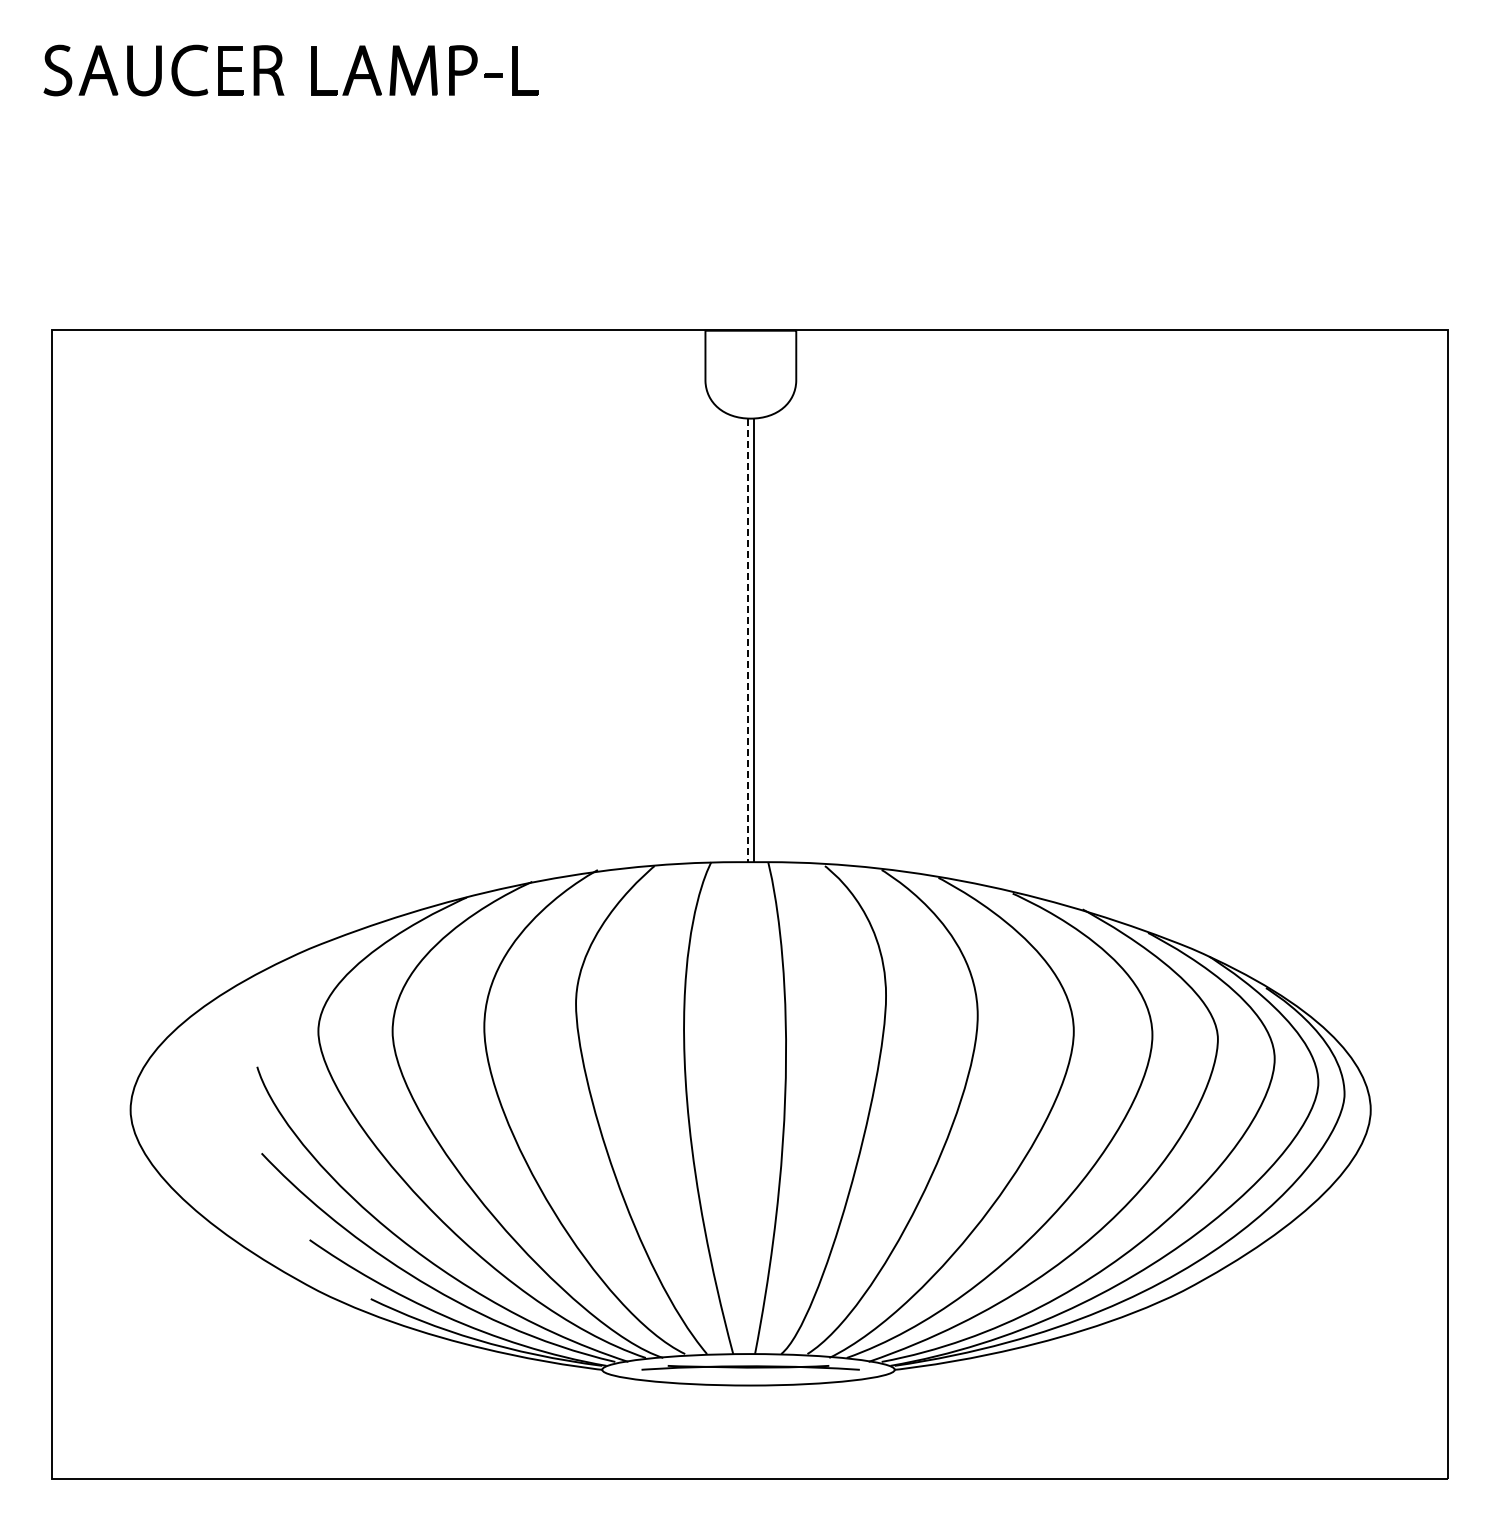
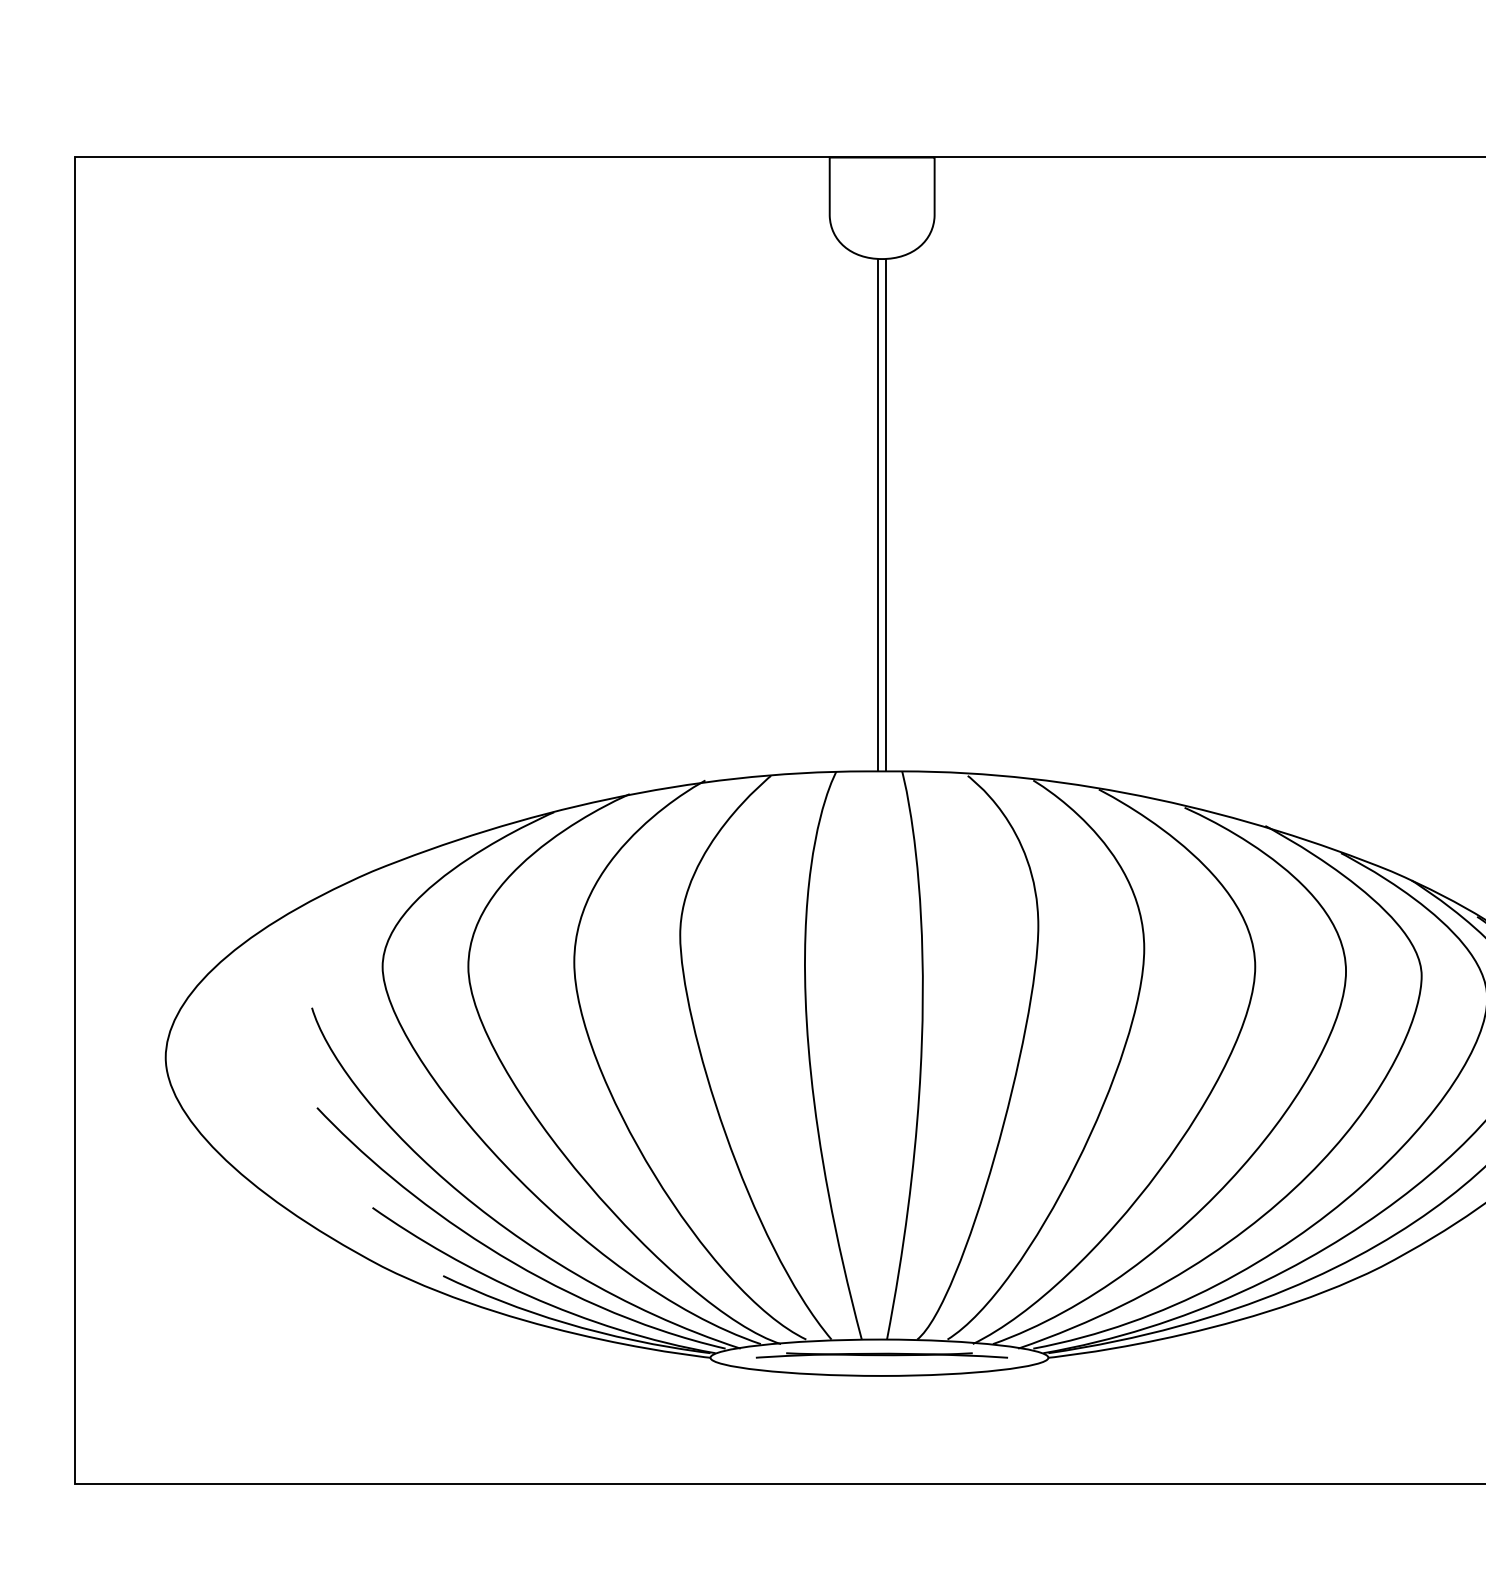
line: (747, 640) -> (878, 515), dashed -> solid

